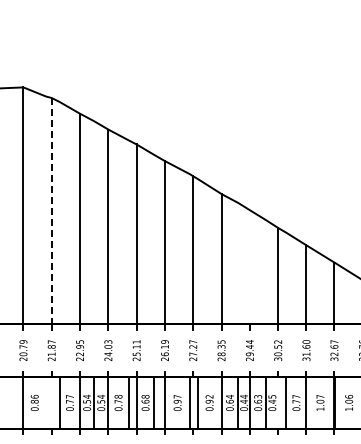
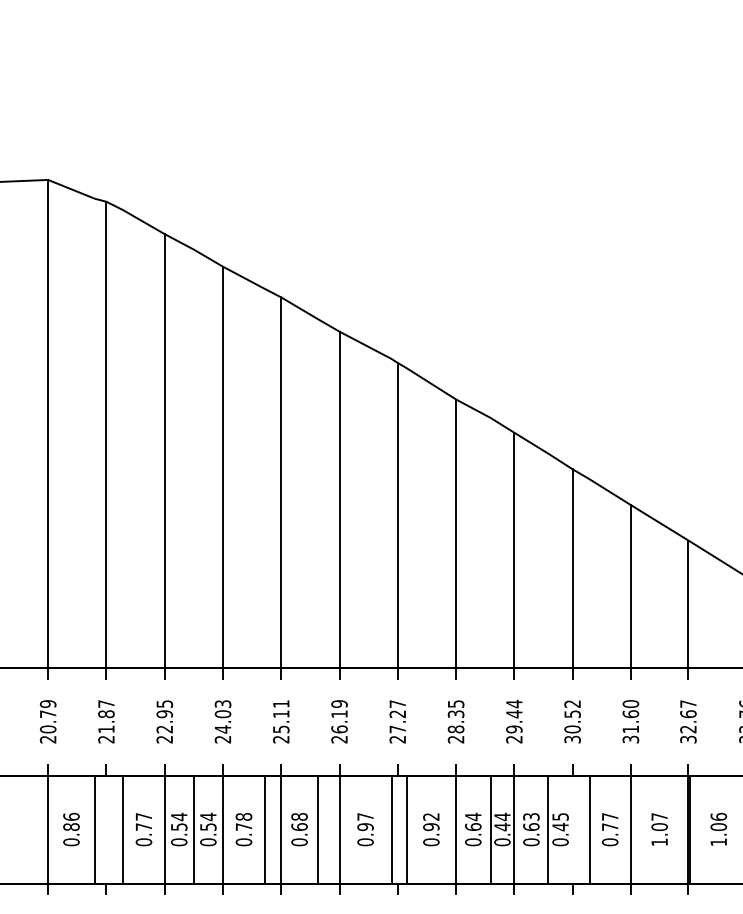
line: (51, 211) -> (105, 435), dashed -> solid
line: (249, 267) -> (513, 550), added
line: (46, 402) -> (95, 828), added

